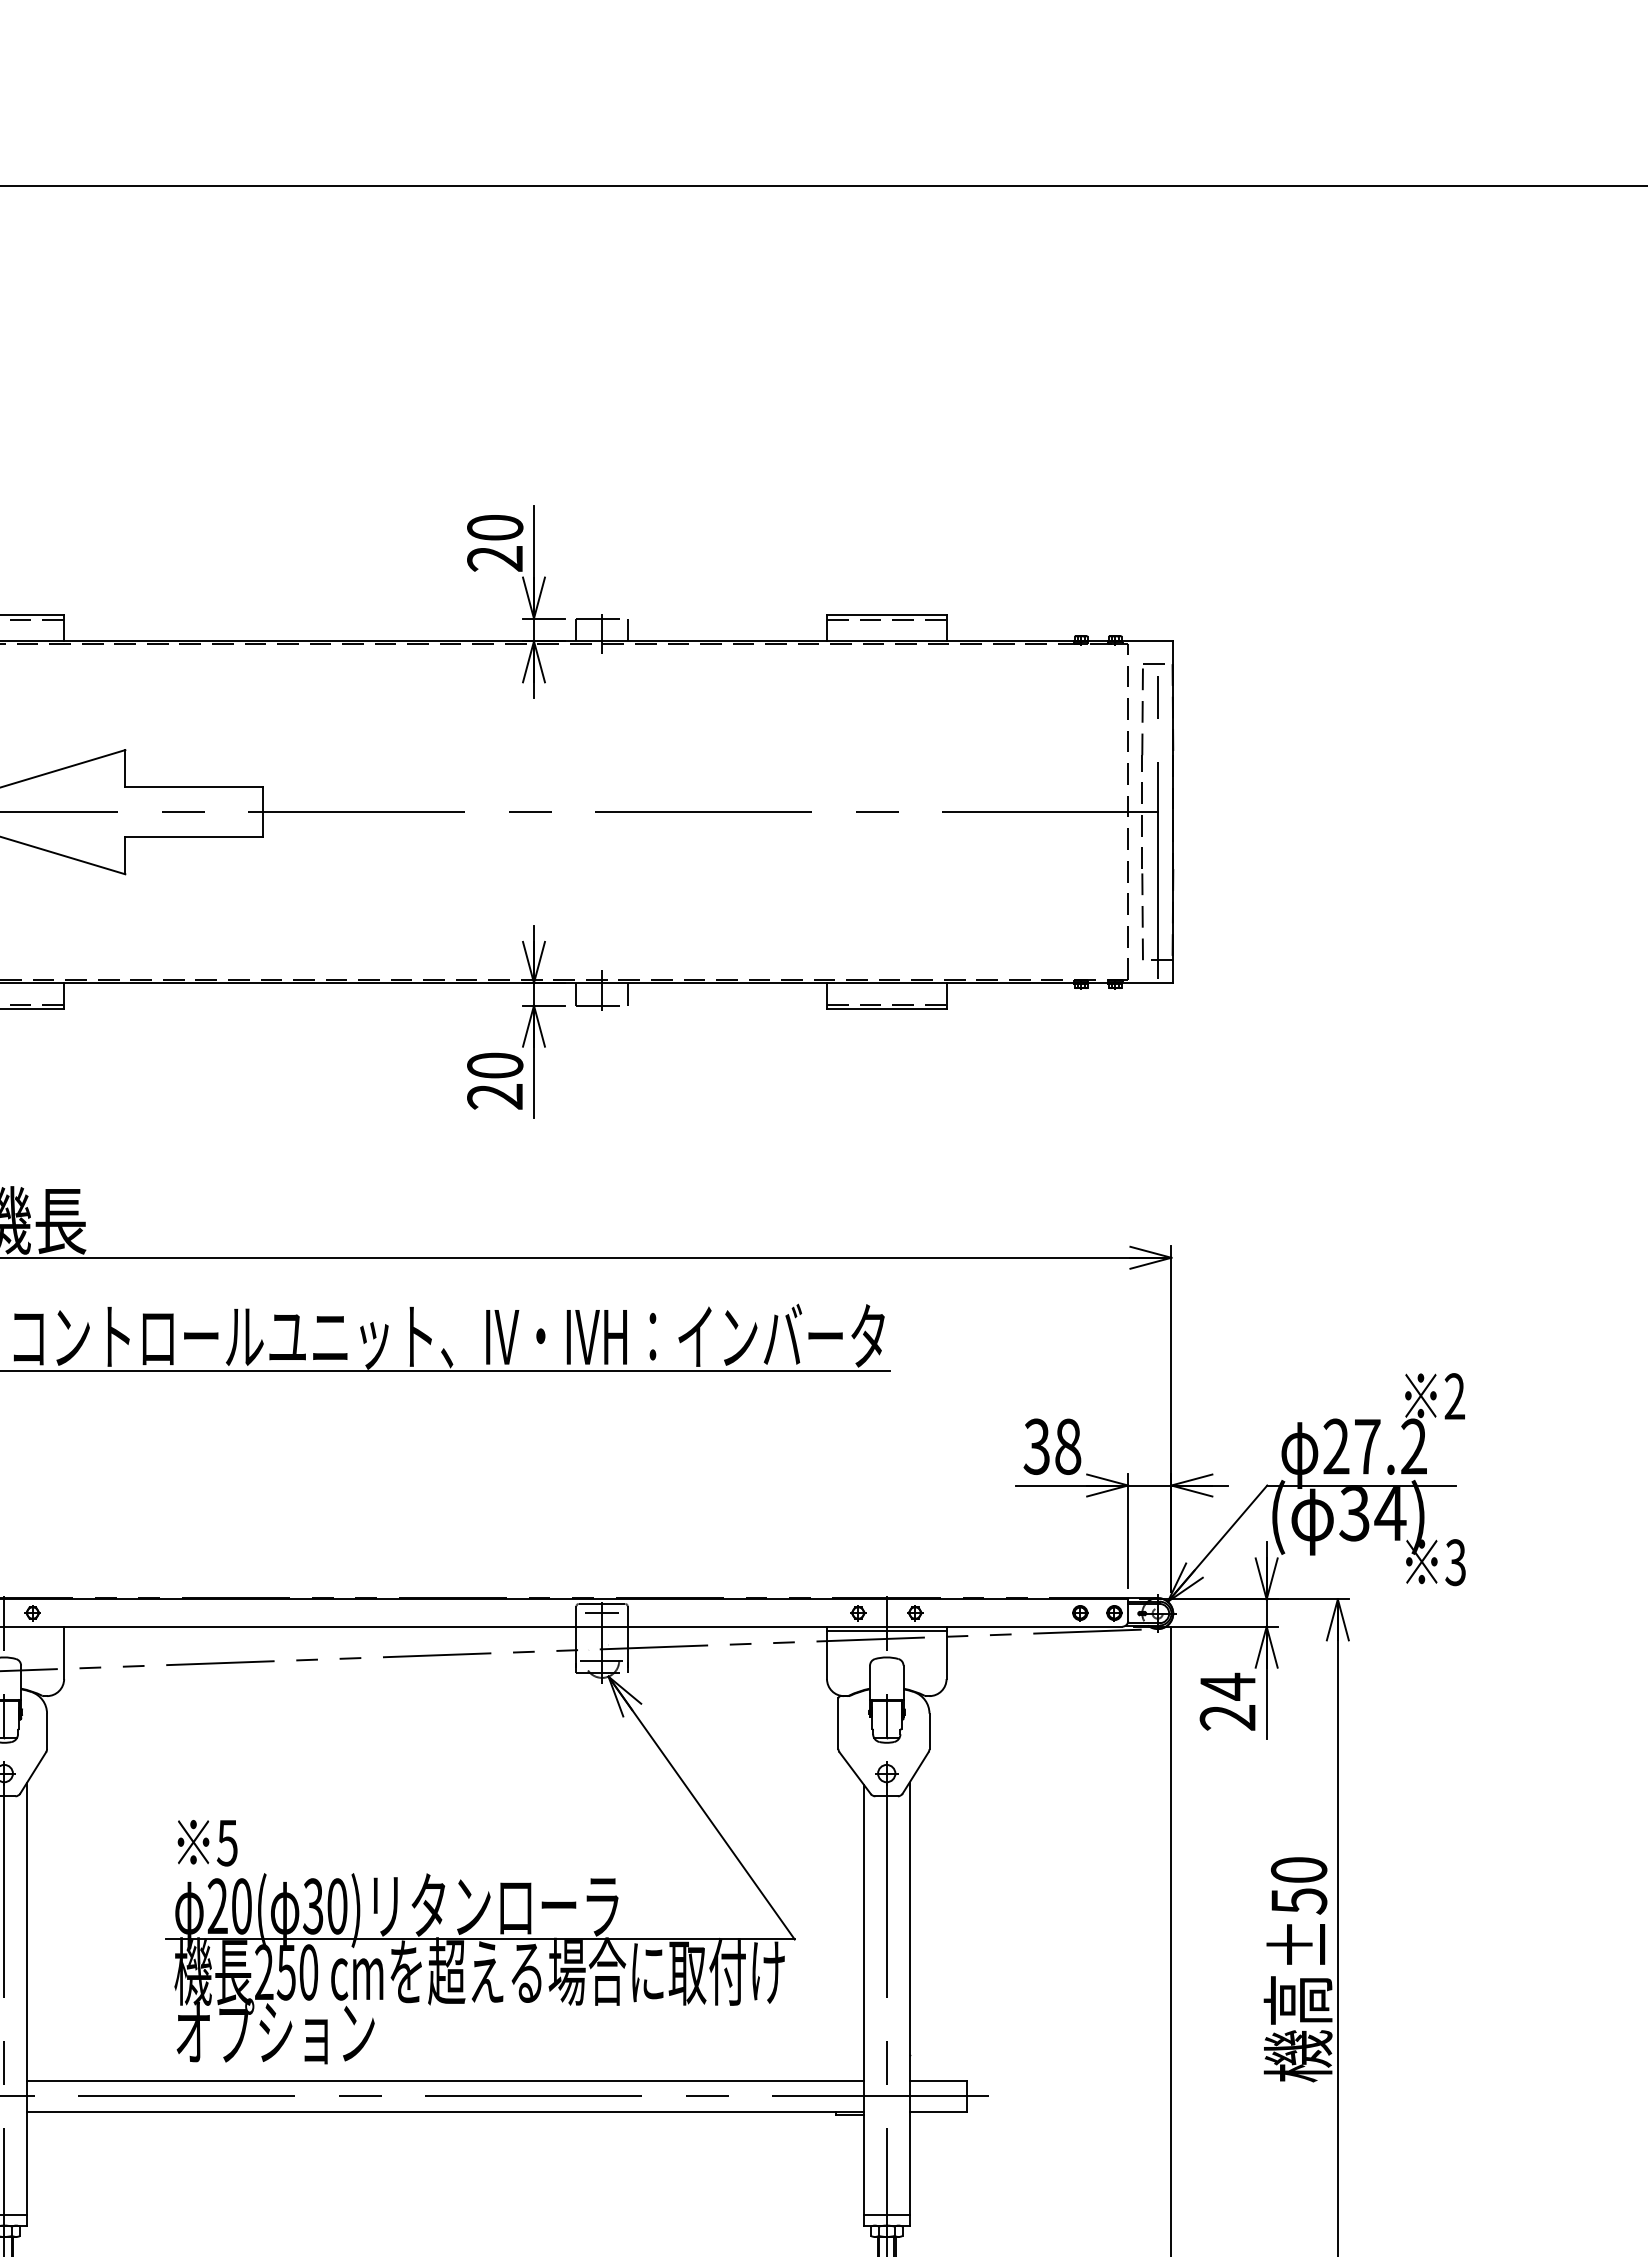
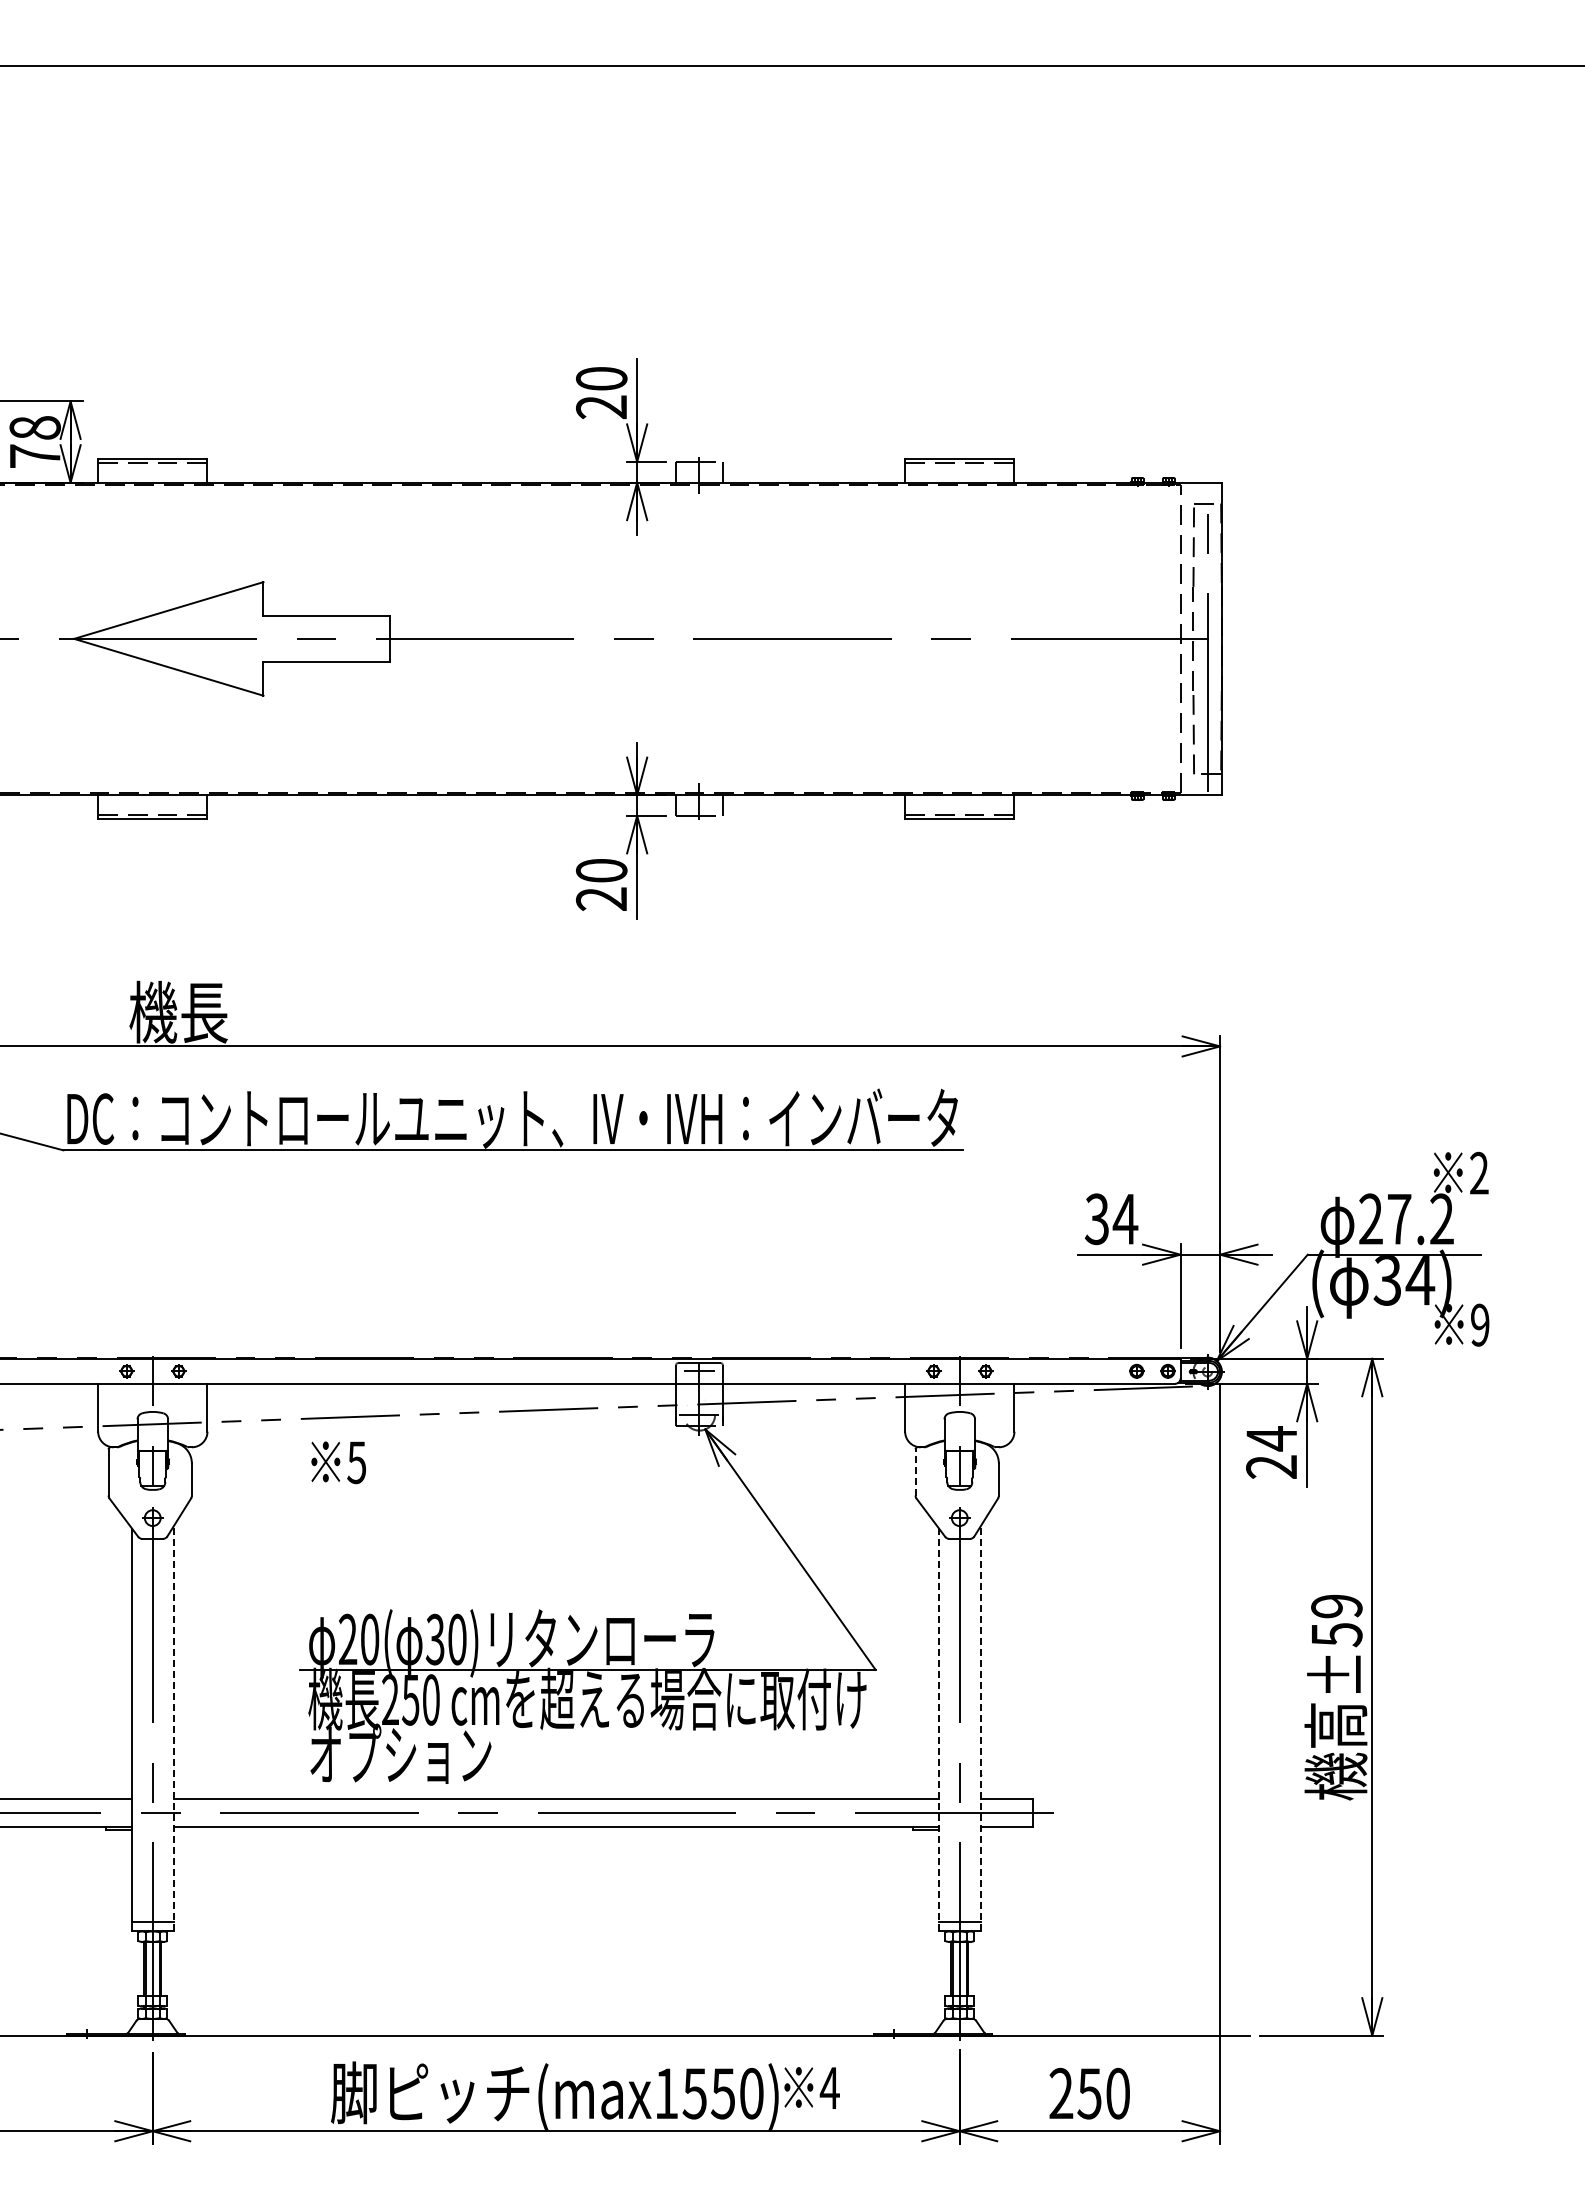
text: (1067, 1447) -> (1125, 1219), 38 -> 34
text: (1455, 1561) -> (1479, 1324), 3 -> 9
line: (886, 1630) -> (959, 1387), removed
line: (838, 1722) -> (915, 1471), solid -> dashed
text: (207, 1842) -> (338, 1462), moved
text: (1298, 1870) -> (1336, 1606), ±50 -> ±59
line: (26, 2003) -> (173, 1728), solid -> dashed
line: (909, 2003) -> (980, 1728), solid -> dashed
line: (863, 2004) -> (938, 1729), solid -> dashed

